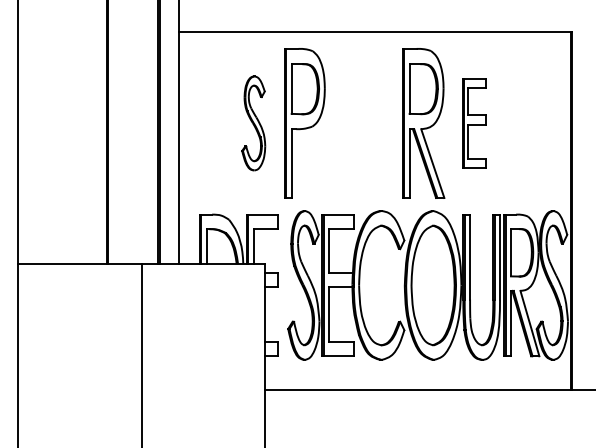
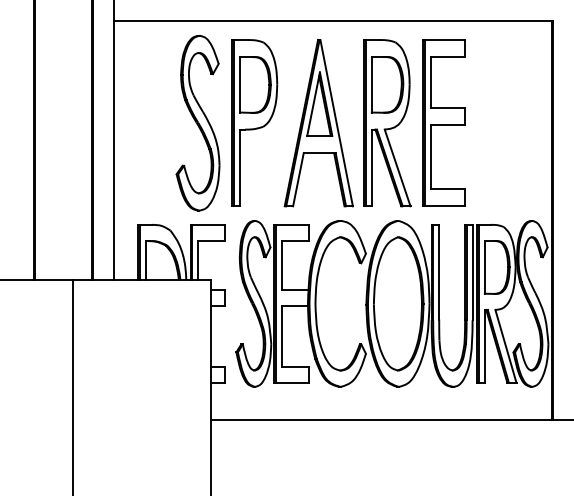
part: (361, 122) -> (318, 122), added
part: (253, 123) -> (197, 123), size x1.67
part: (474, 123) -> (444, 123), size x1.67

